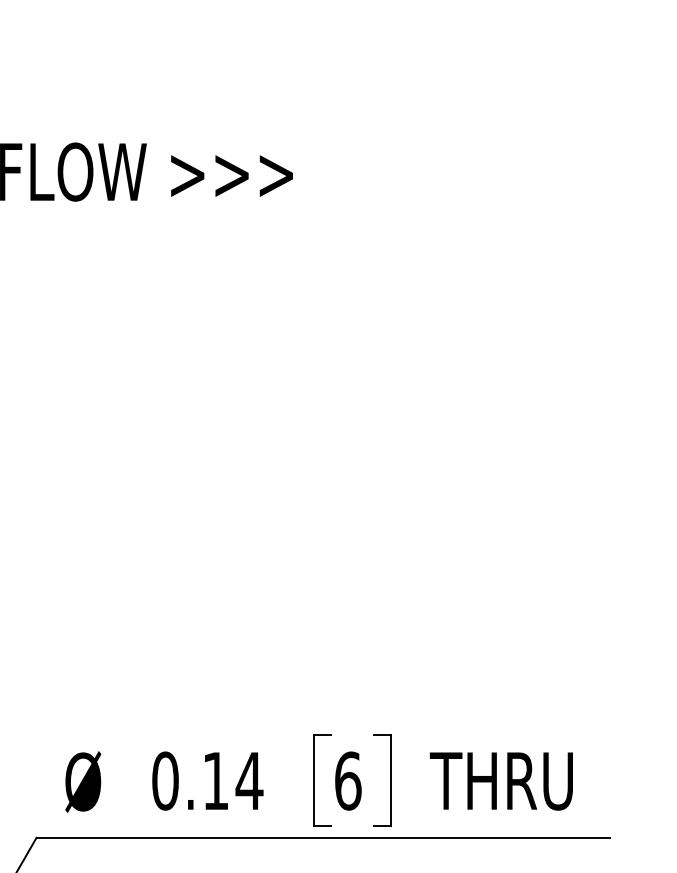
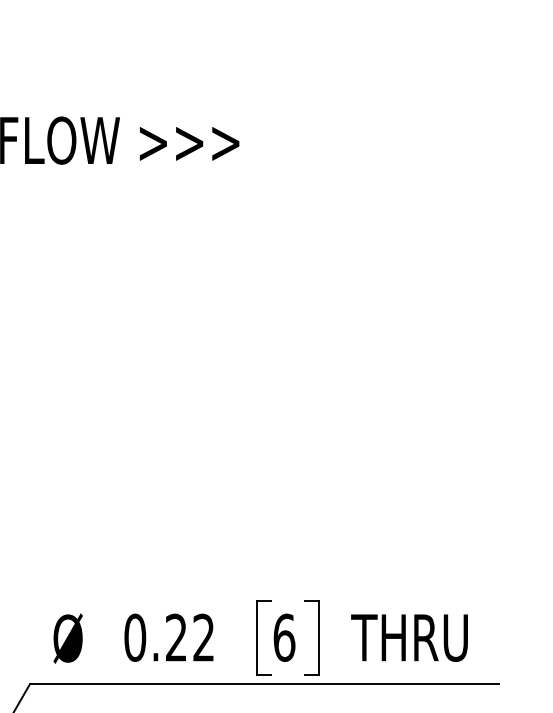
text: (233, 780) -> (190, 637), 0.14 -> 0.22

